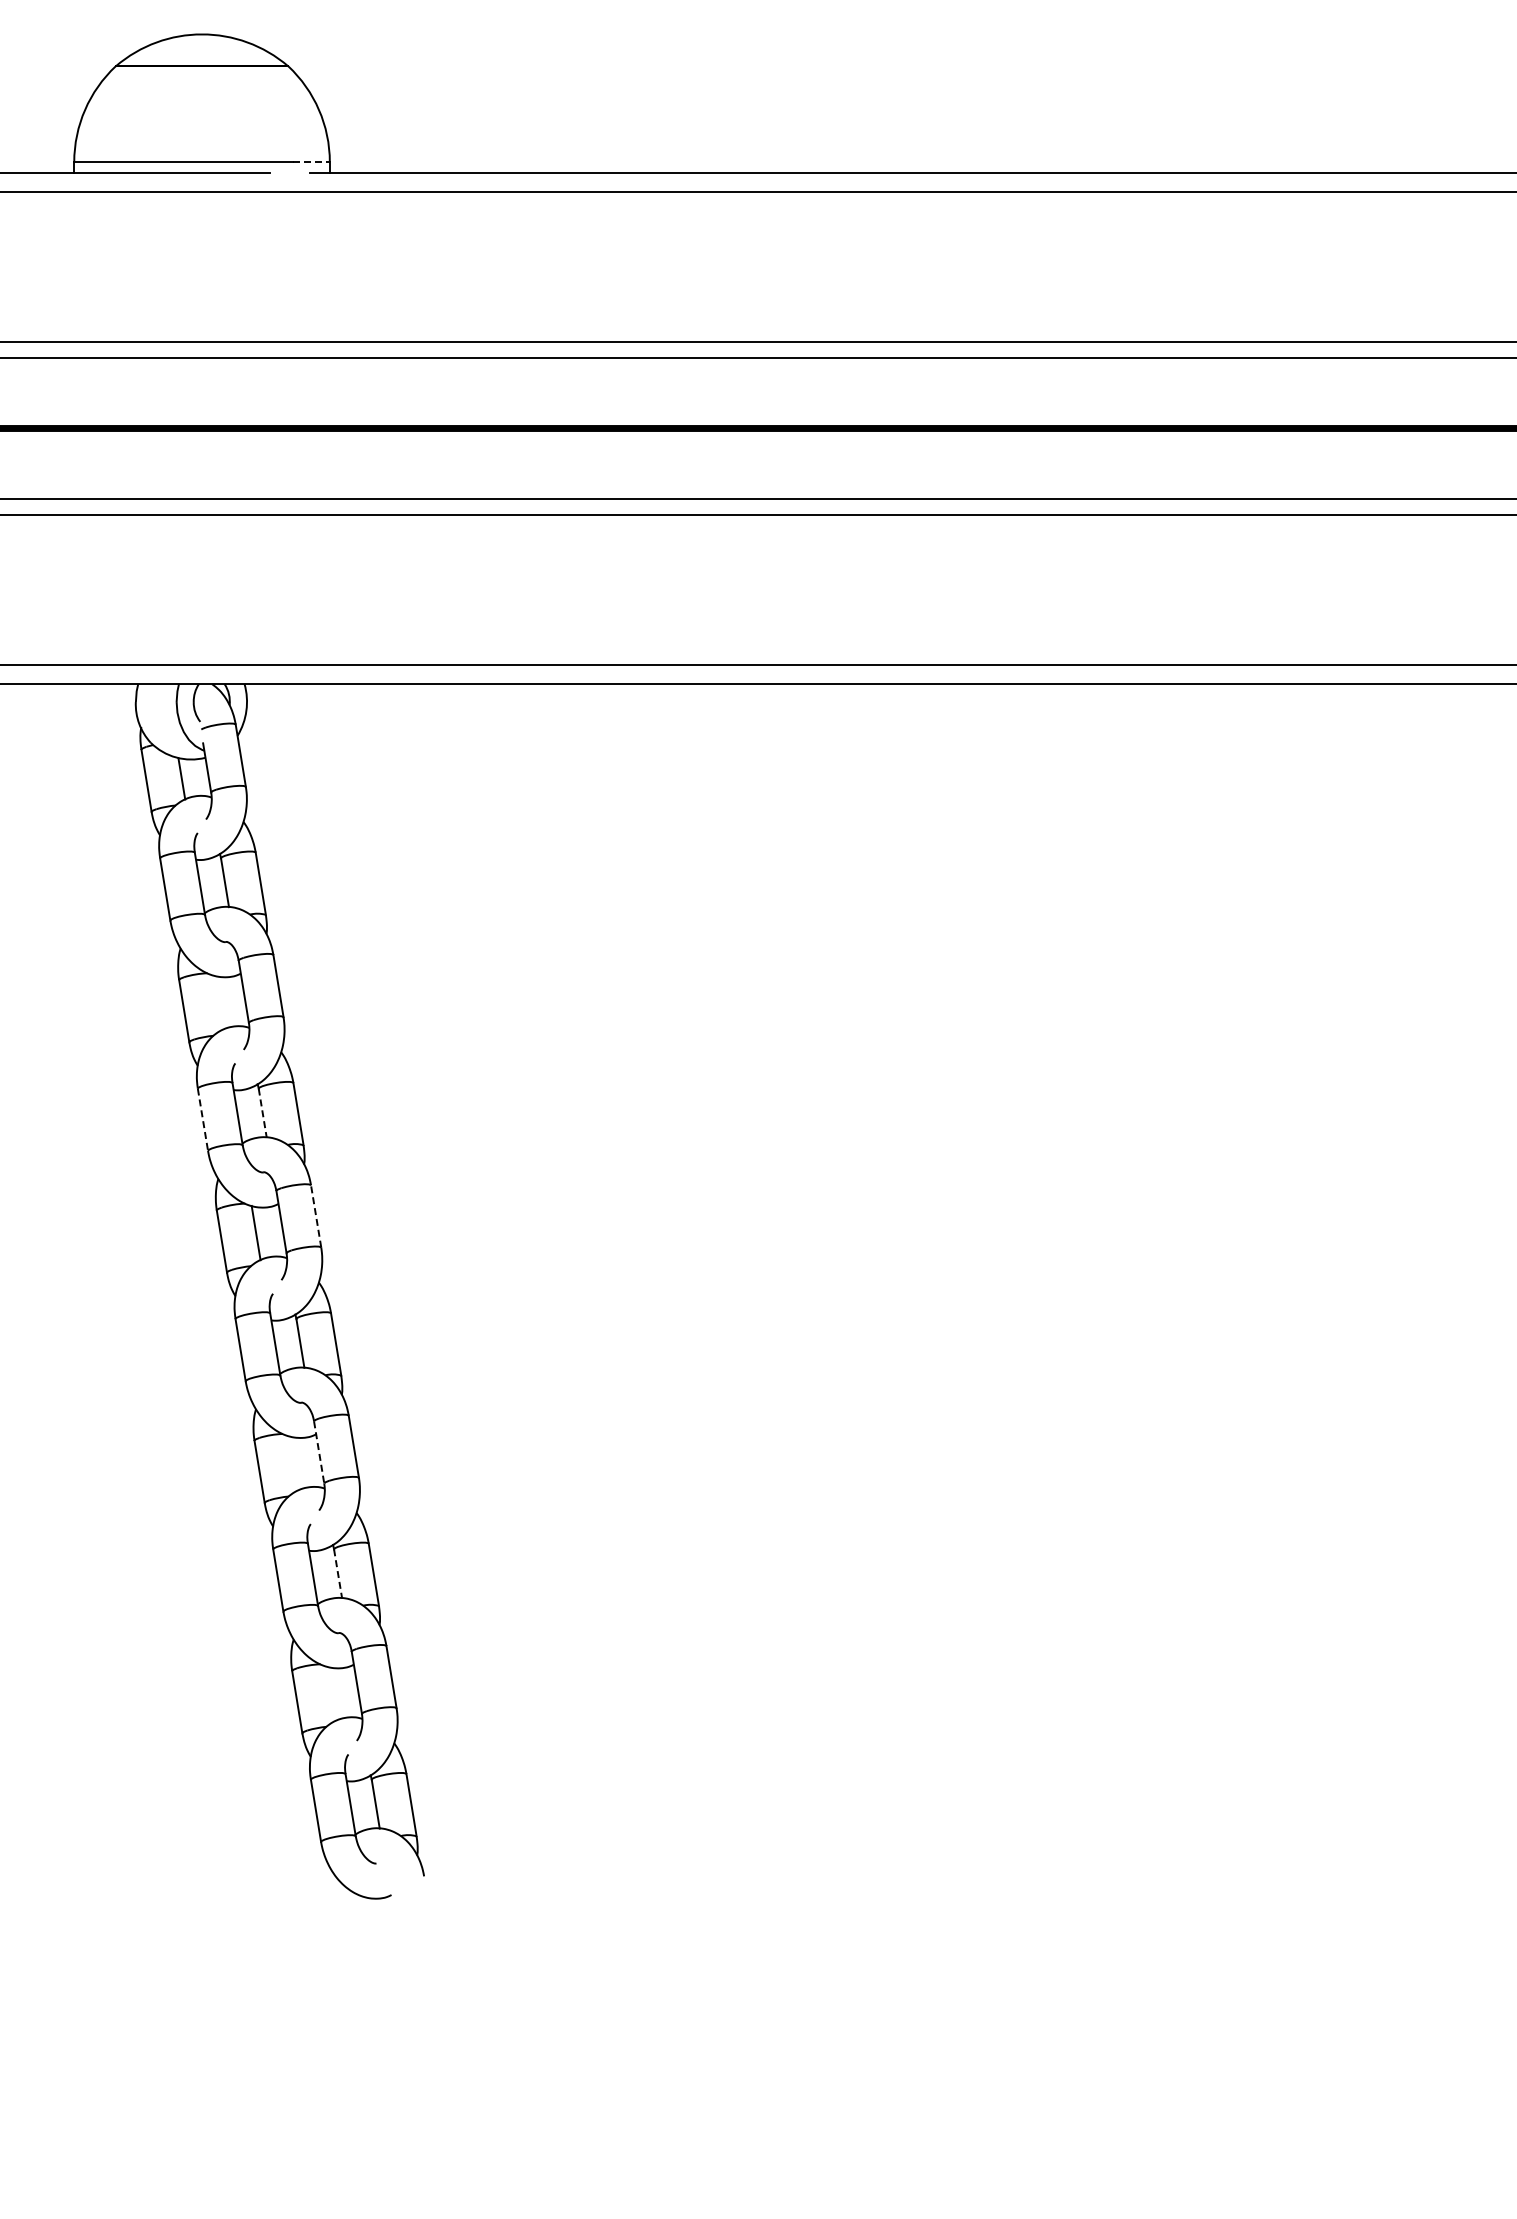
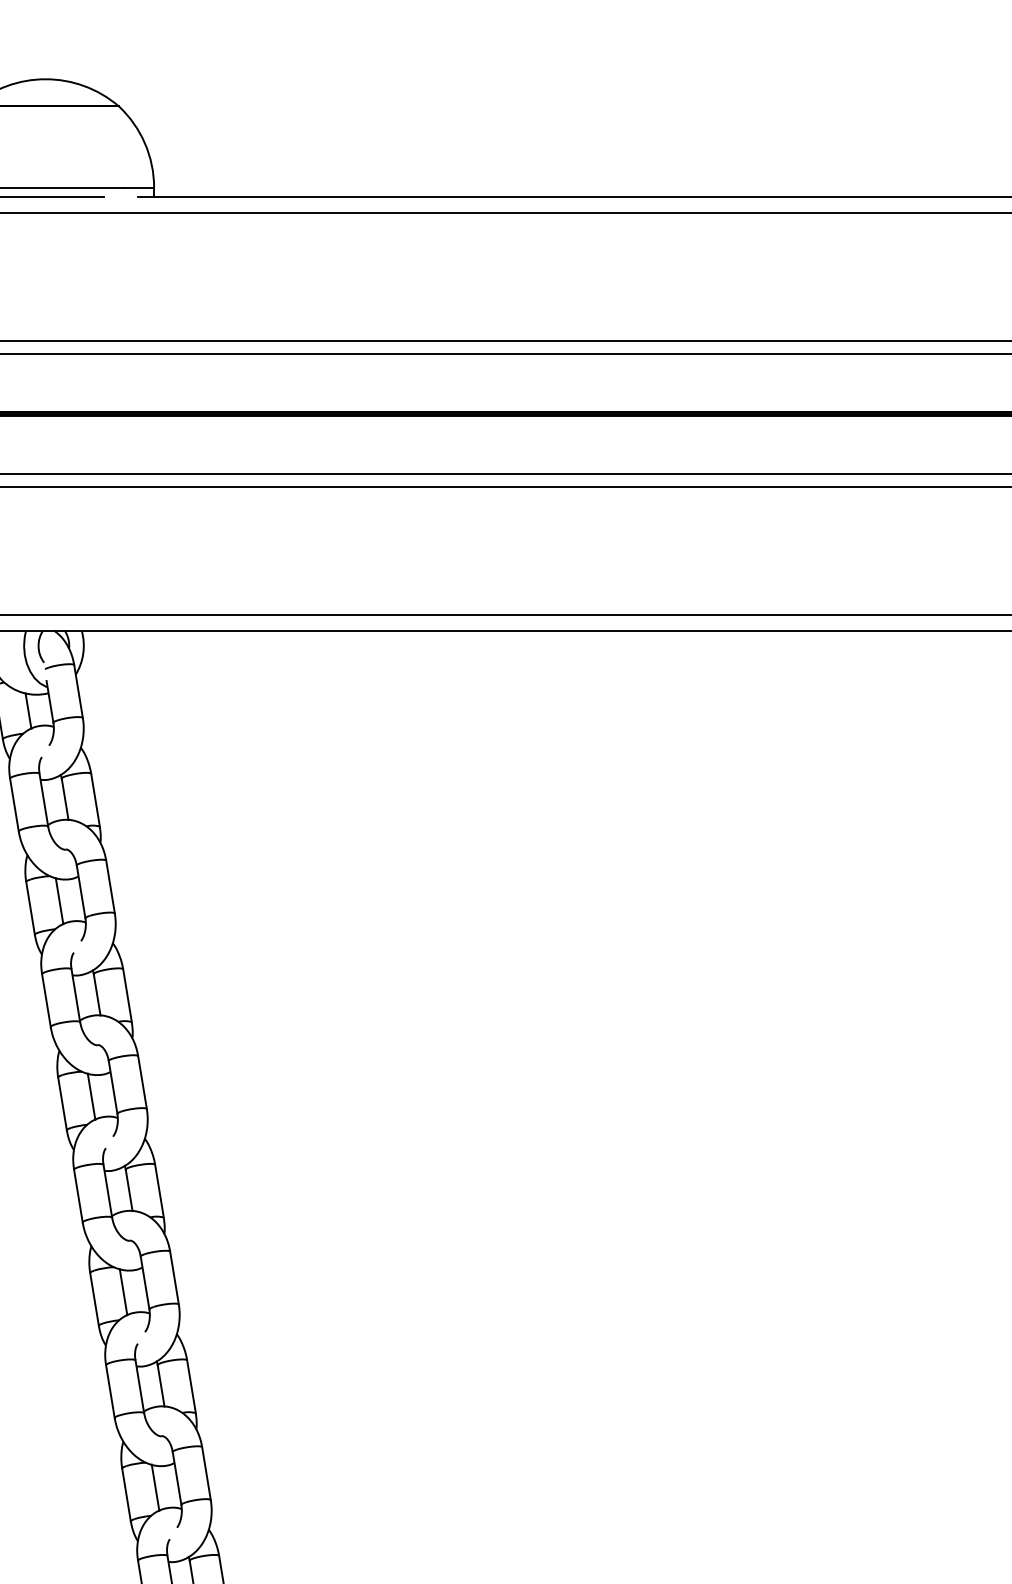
line: (311, 162) -> (138, 187), dashed -> solid
line: (218, 1002) -> (59, 900), added
line: (262, 1113) -> (96, 995), dashed -> solid
line: (202, 1119) -> (46, 1000), dashed -> solid
line: (316, 1216) -> (142, 1082), dashed -> solid
line: (319, 1452) -> (145, 1282), dashed -> solid
line: (293, 1463) -> (123, 1292), added
line: (338, 1573) -> (161, 1385), dashed -> solid
line: (331, 1693) -> (155, 1487), added

